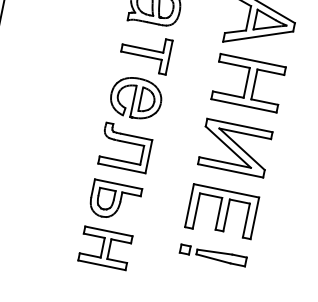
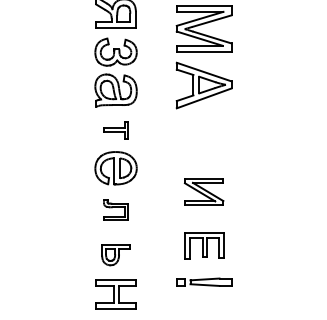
part: (145, 51) -> (115, 129), size x0.6
part: (248, 83) -> (204, 137), removed
part: (125, 147) -> (115, 209), size x0.6
part: (234, 147) -> (203, 191), size x0.7
part: (114, 201) -> (115, 255), size x0.7
part: (222, 211) -> (204, 245), size x0.7

